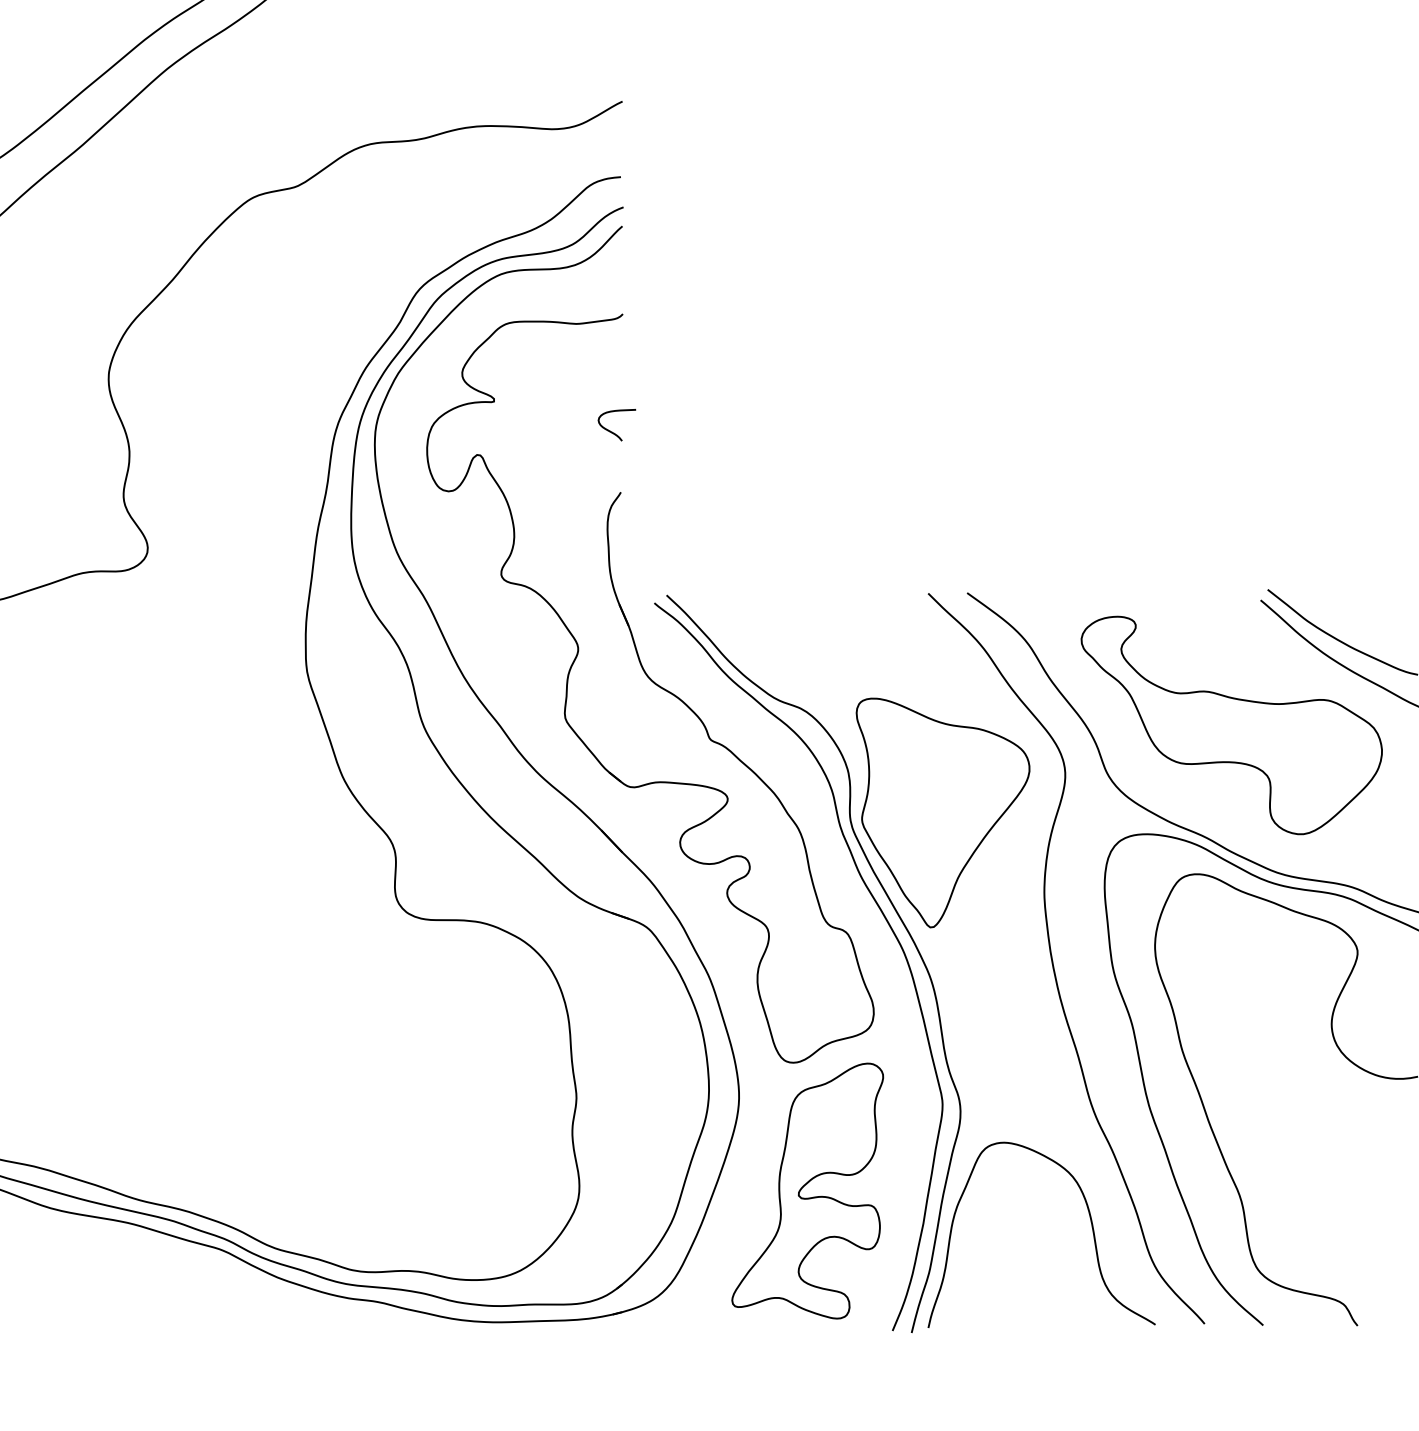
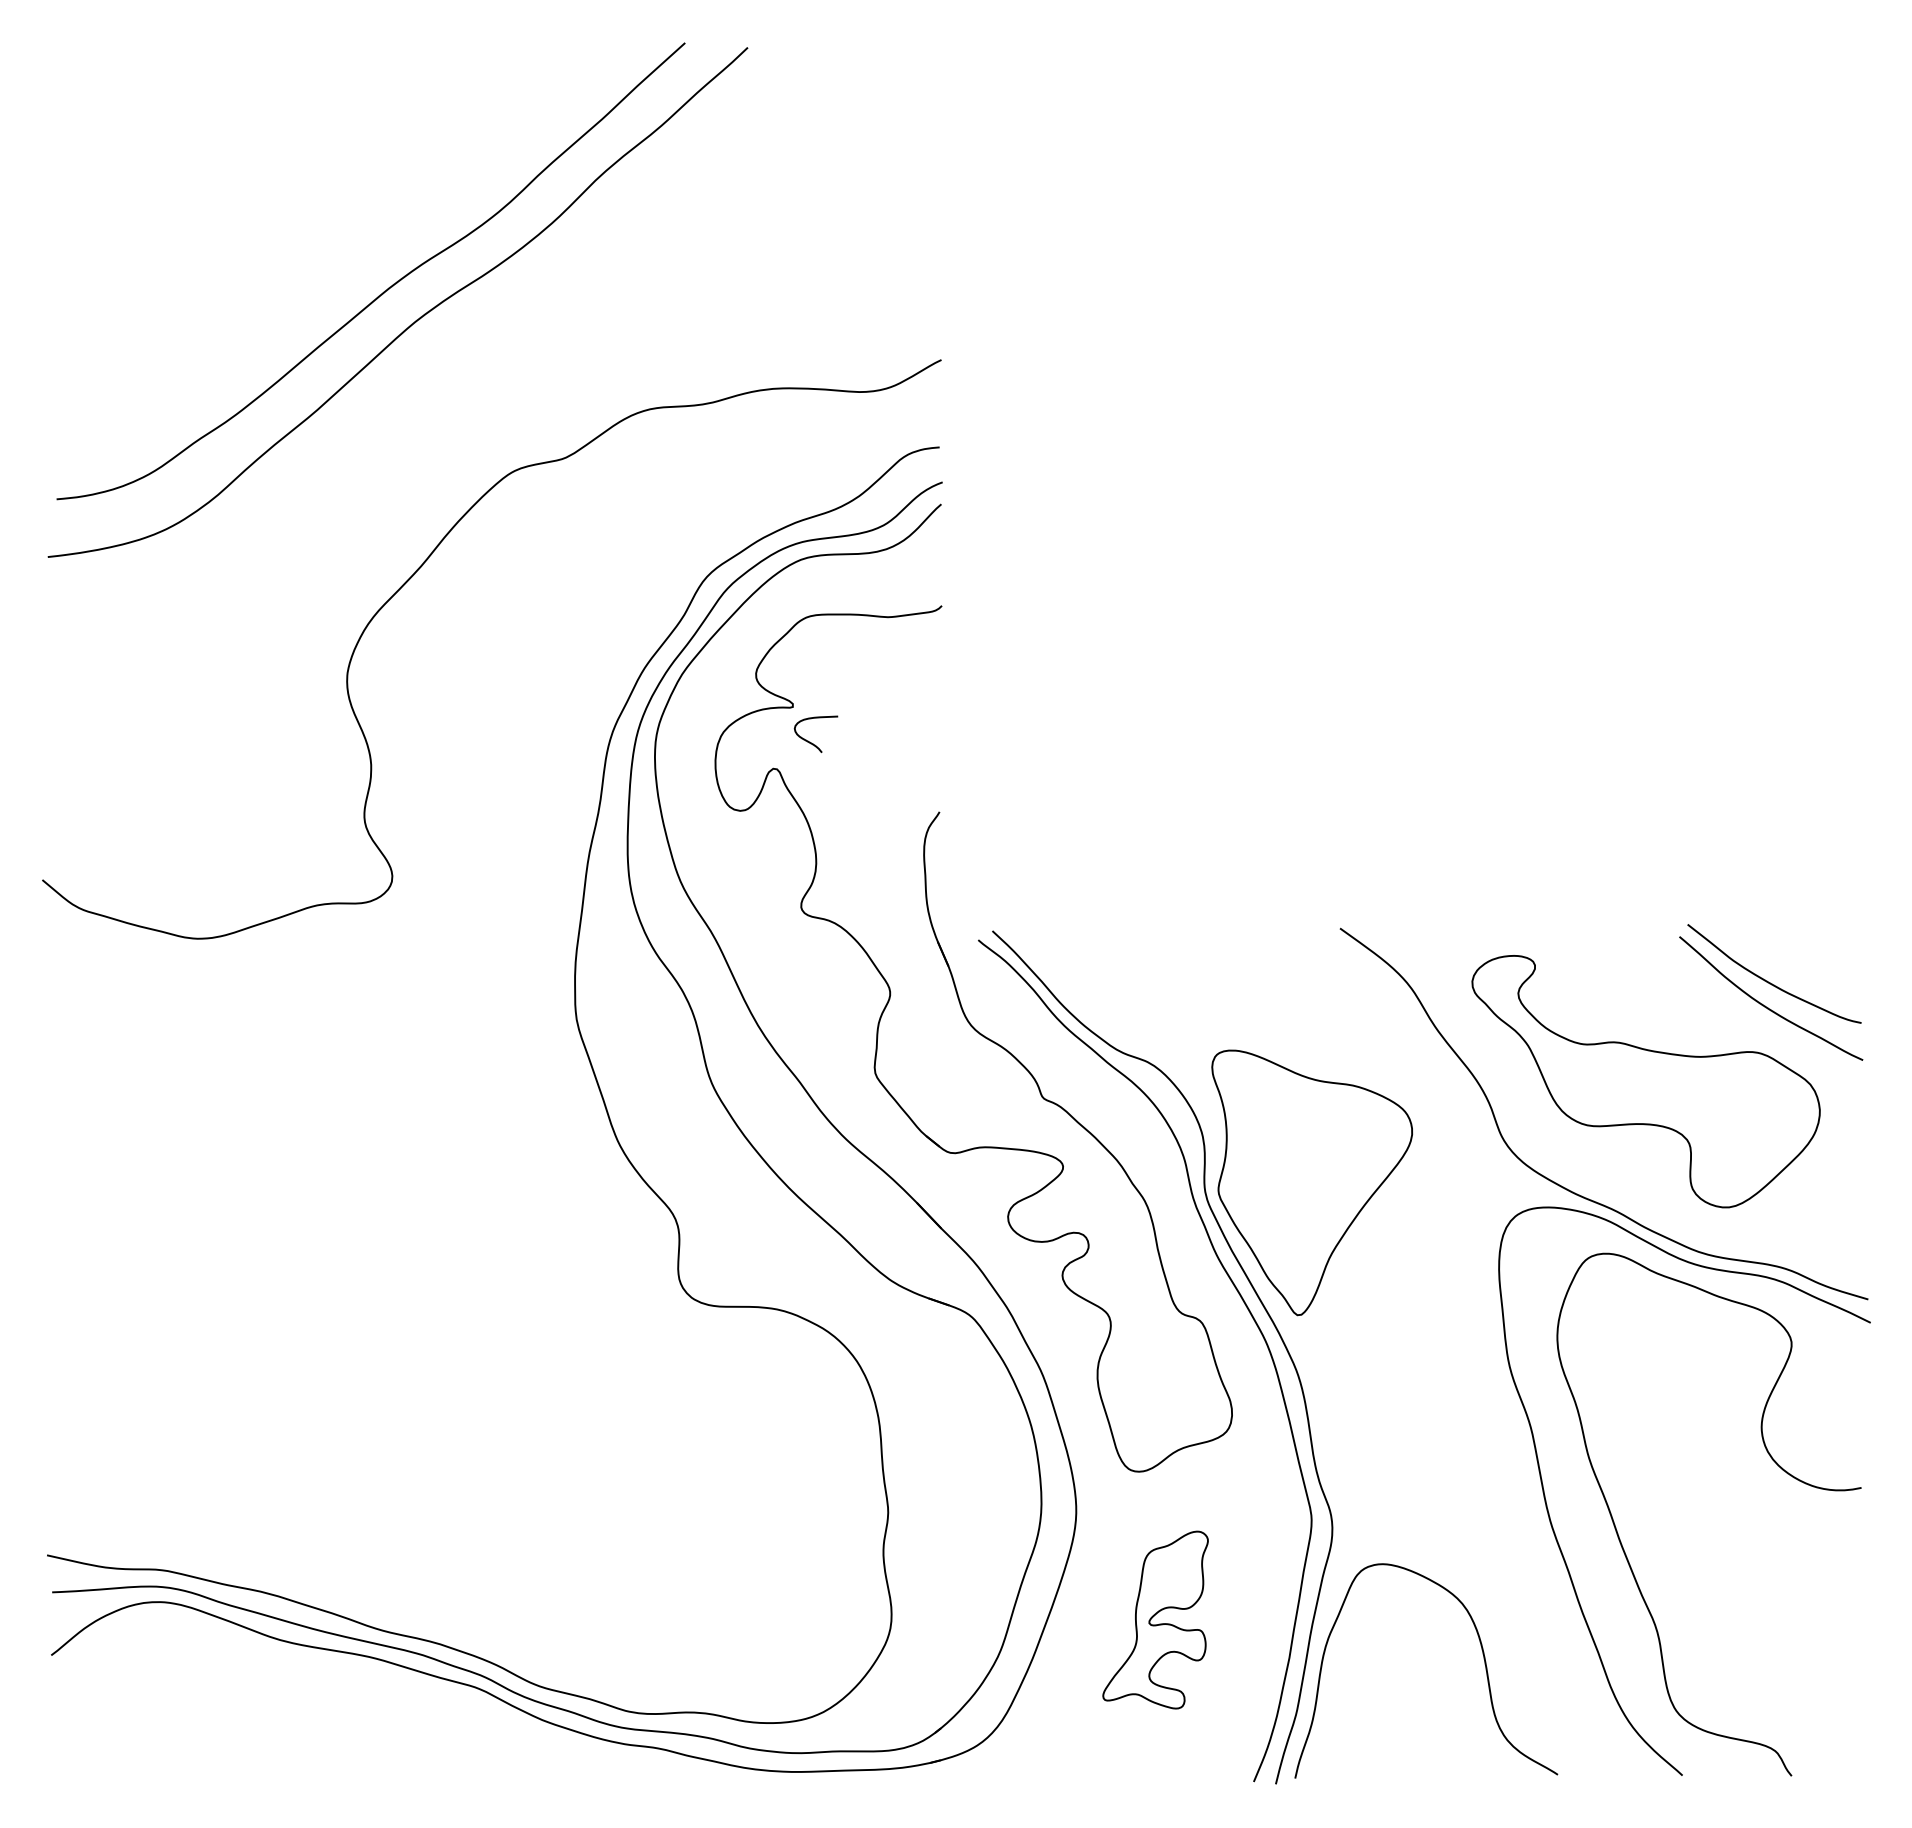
curve: (613, 432) -> (811, 742), moved
curve: (1053, 959) -> (1439, 1352), removed
part: (807, 1190) -> (1155, 1619), size x0.6

